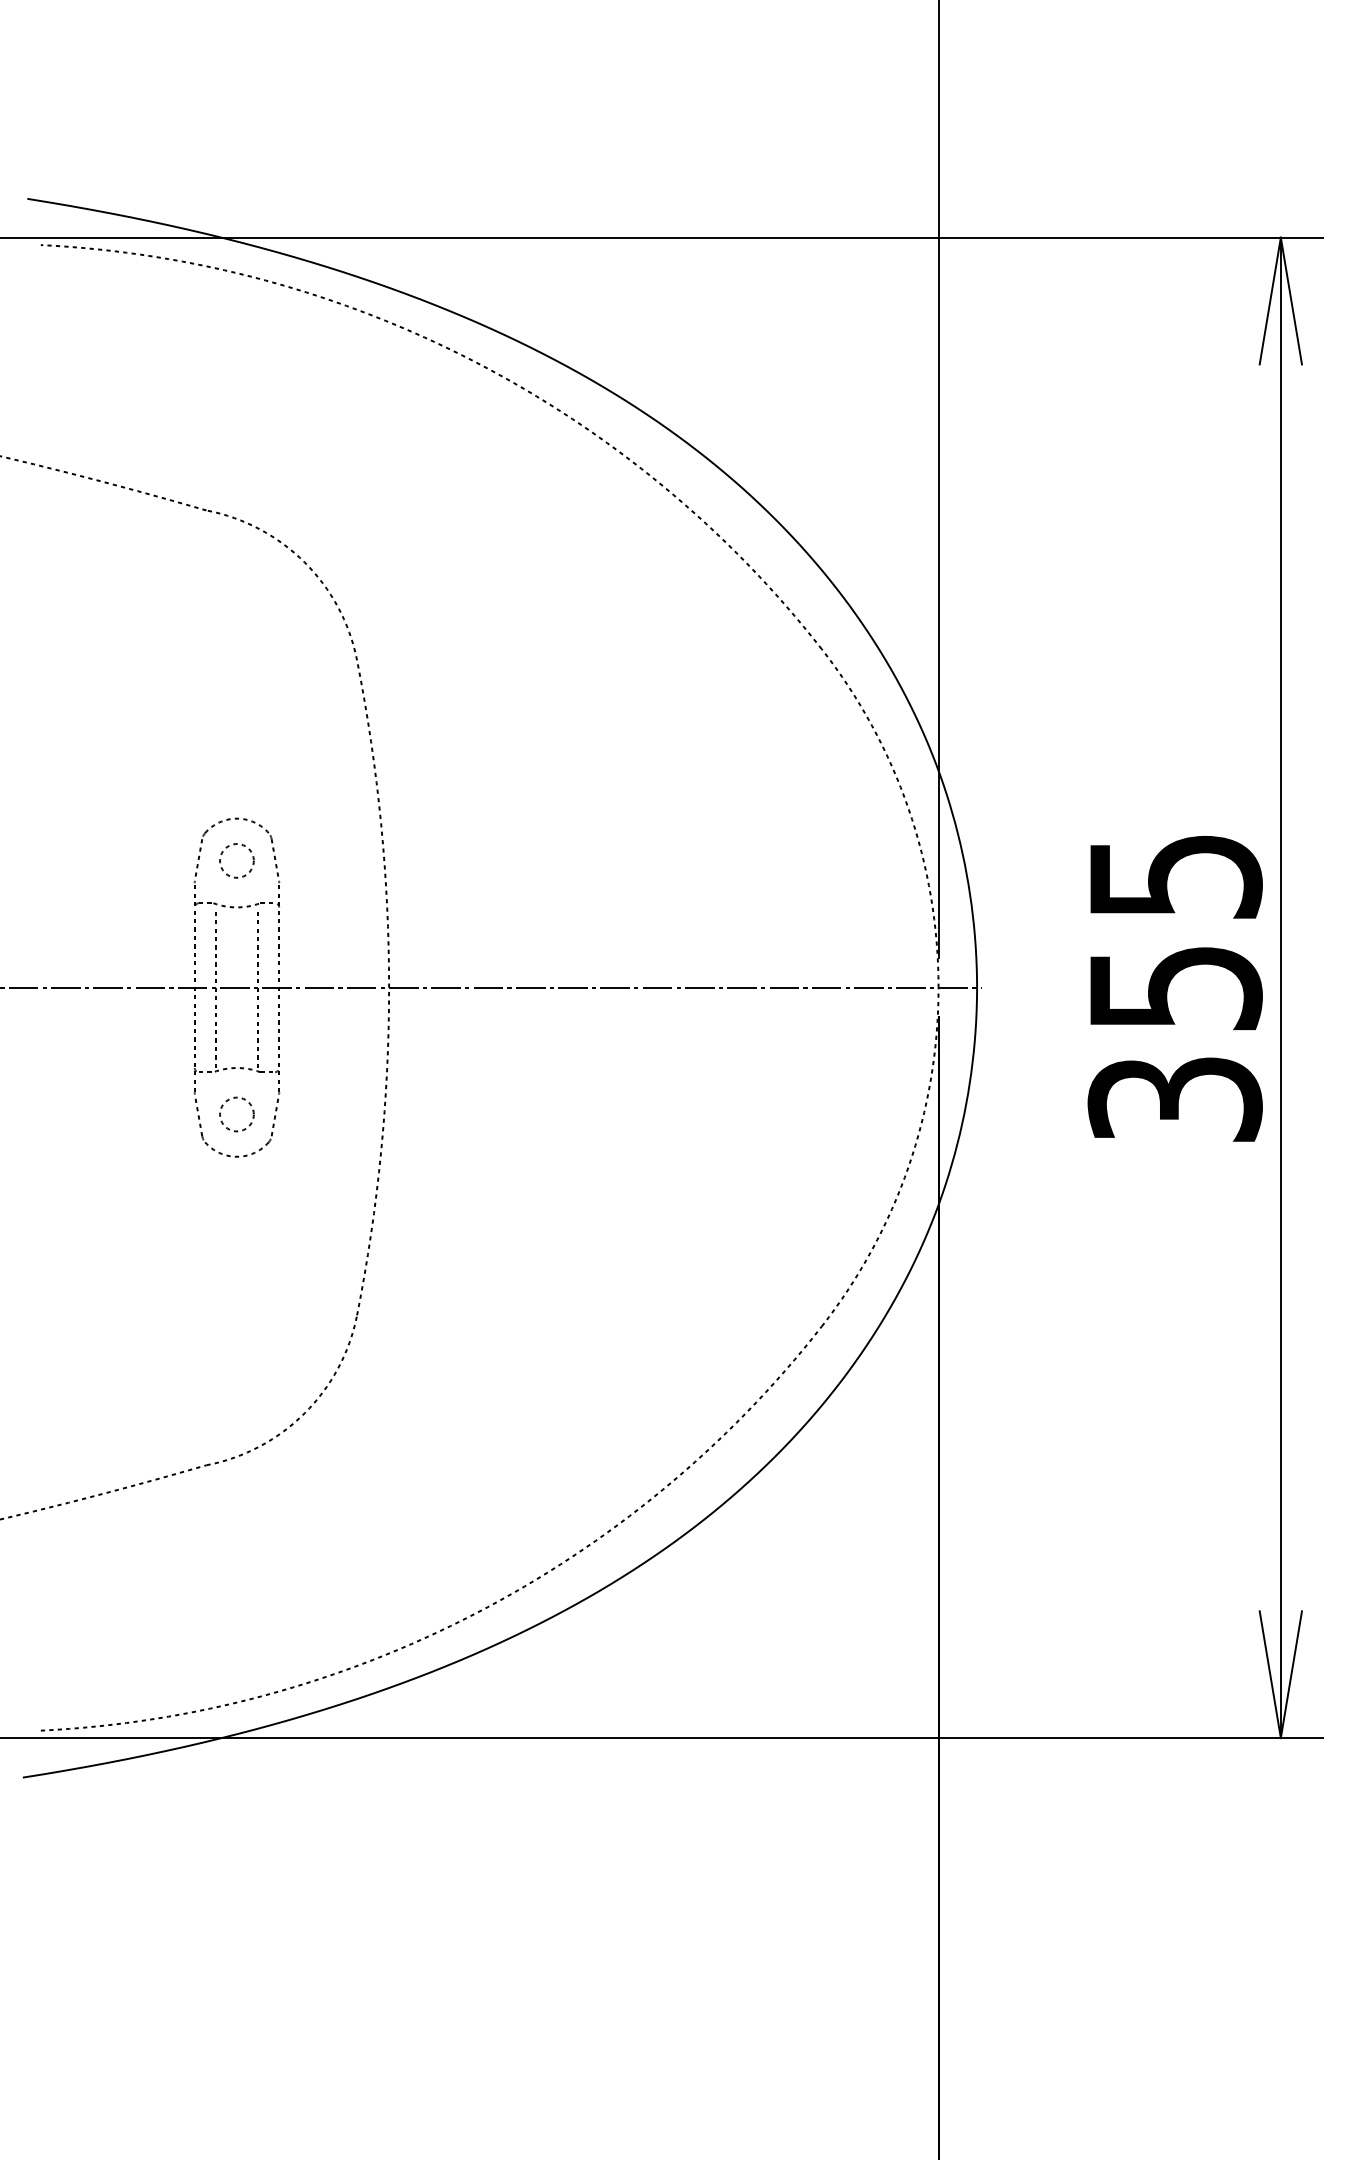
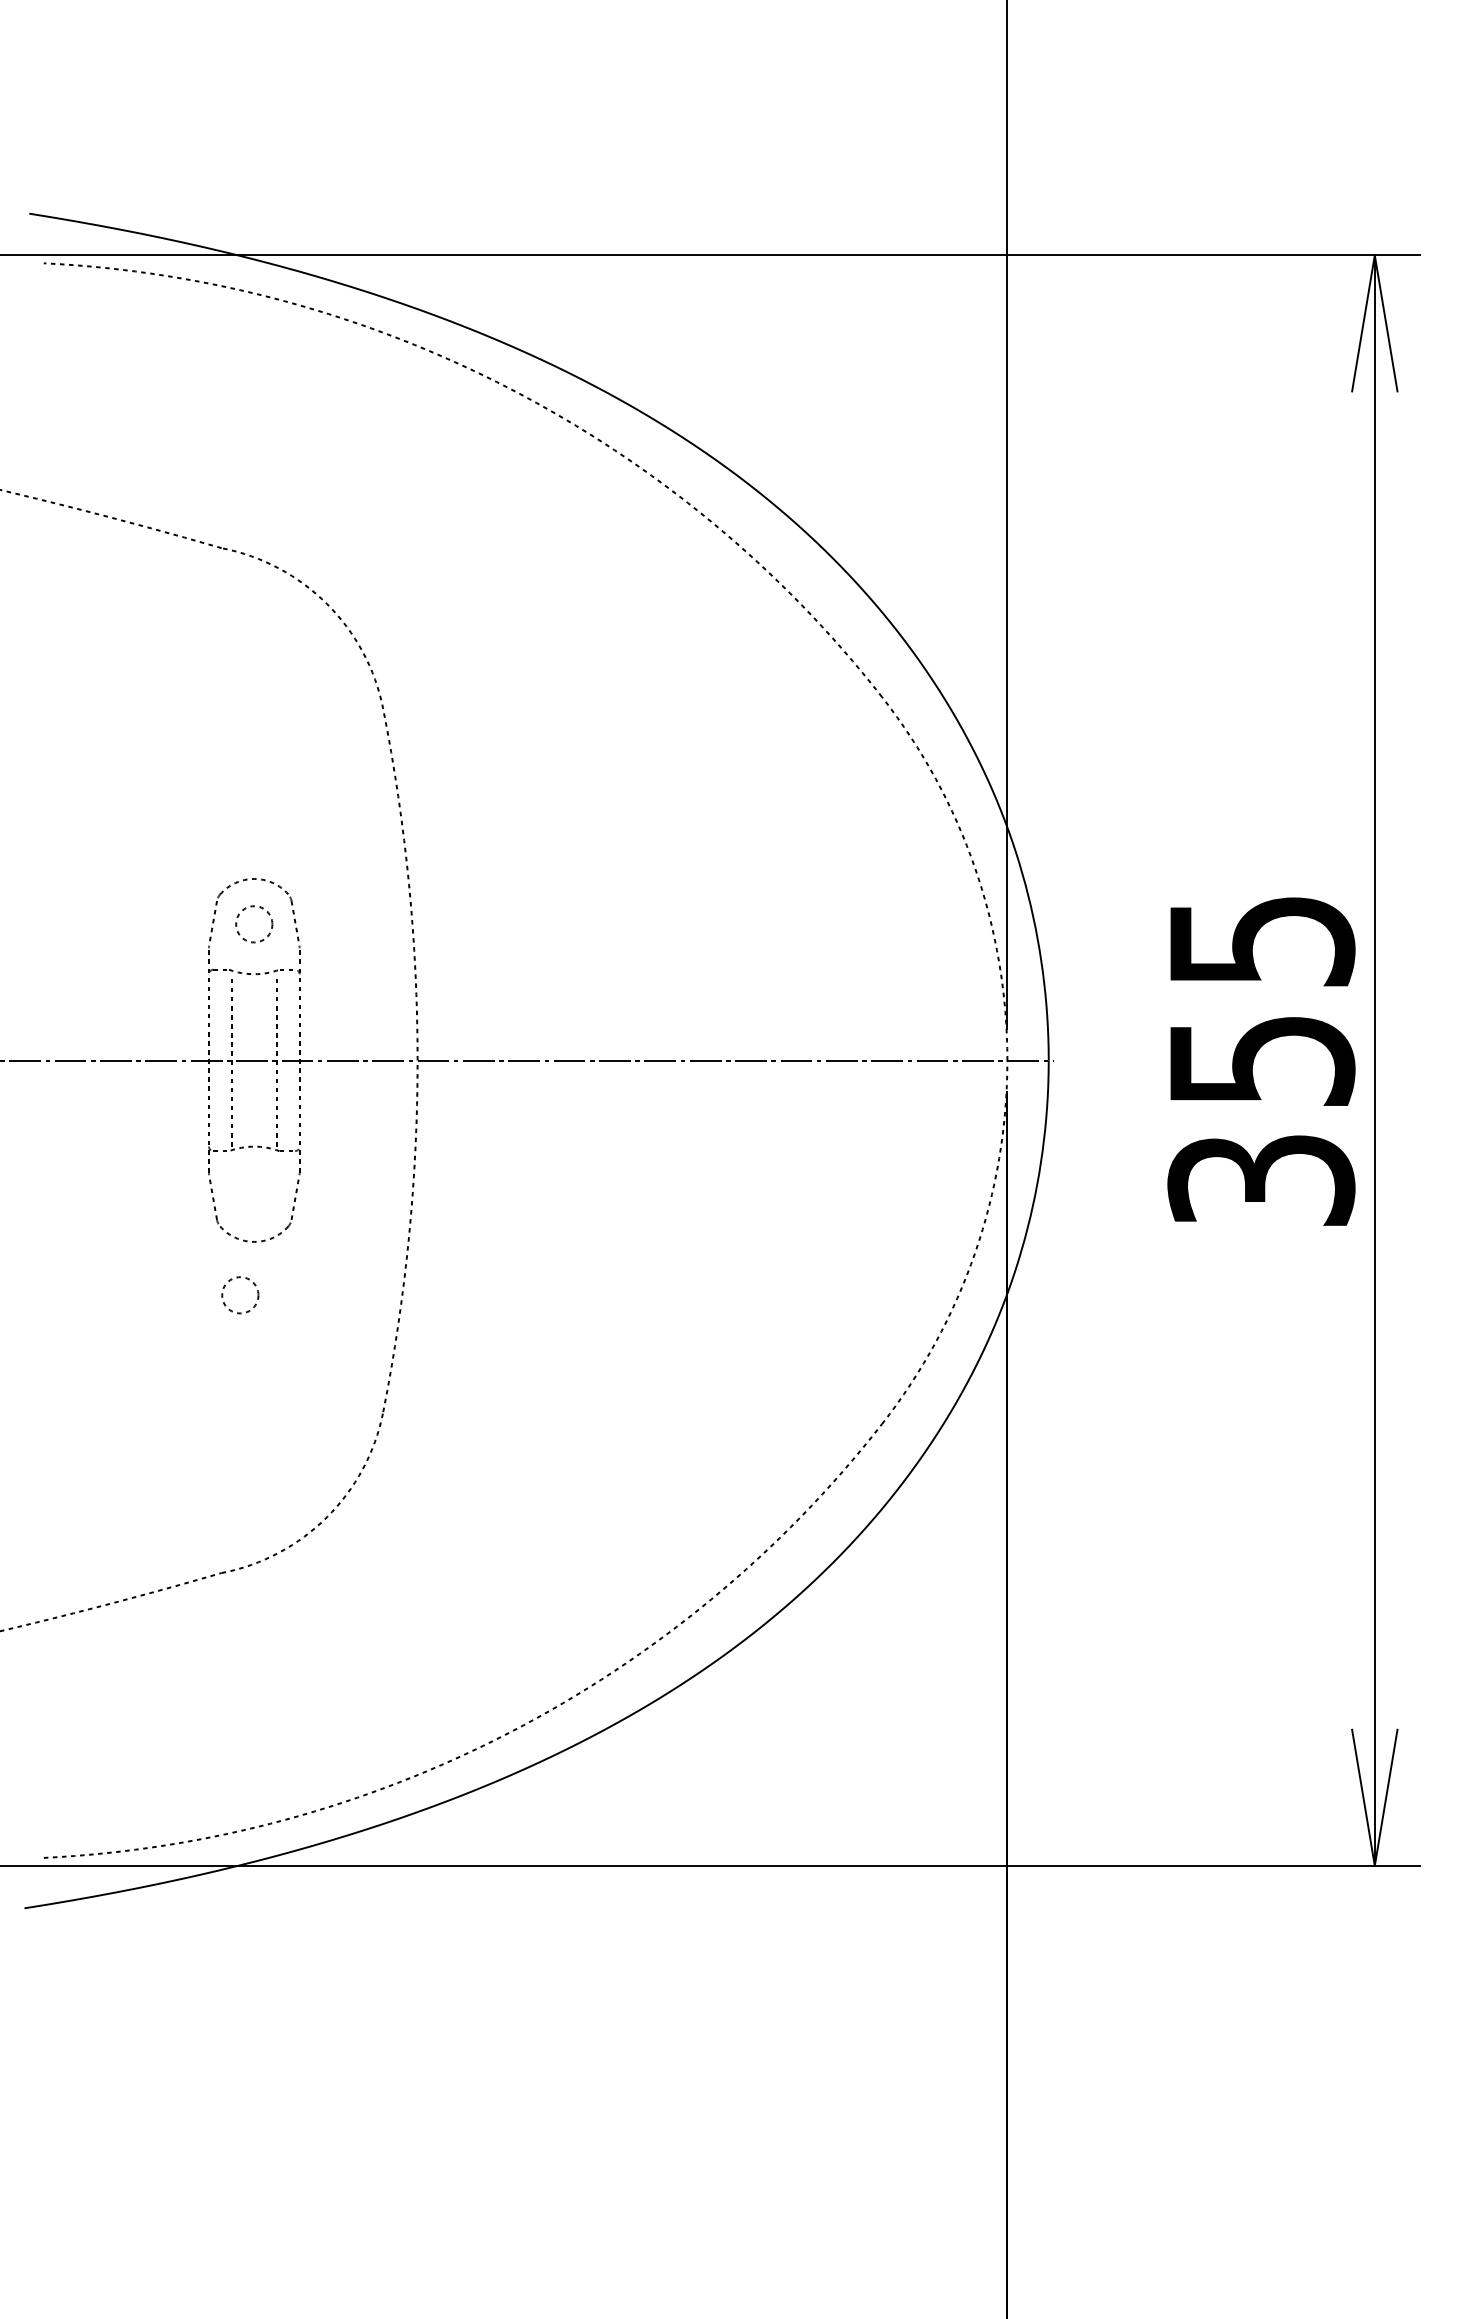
circle: (236, 1114) -> (239, 1295), moved

